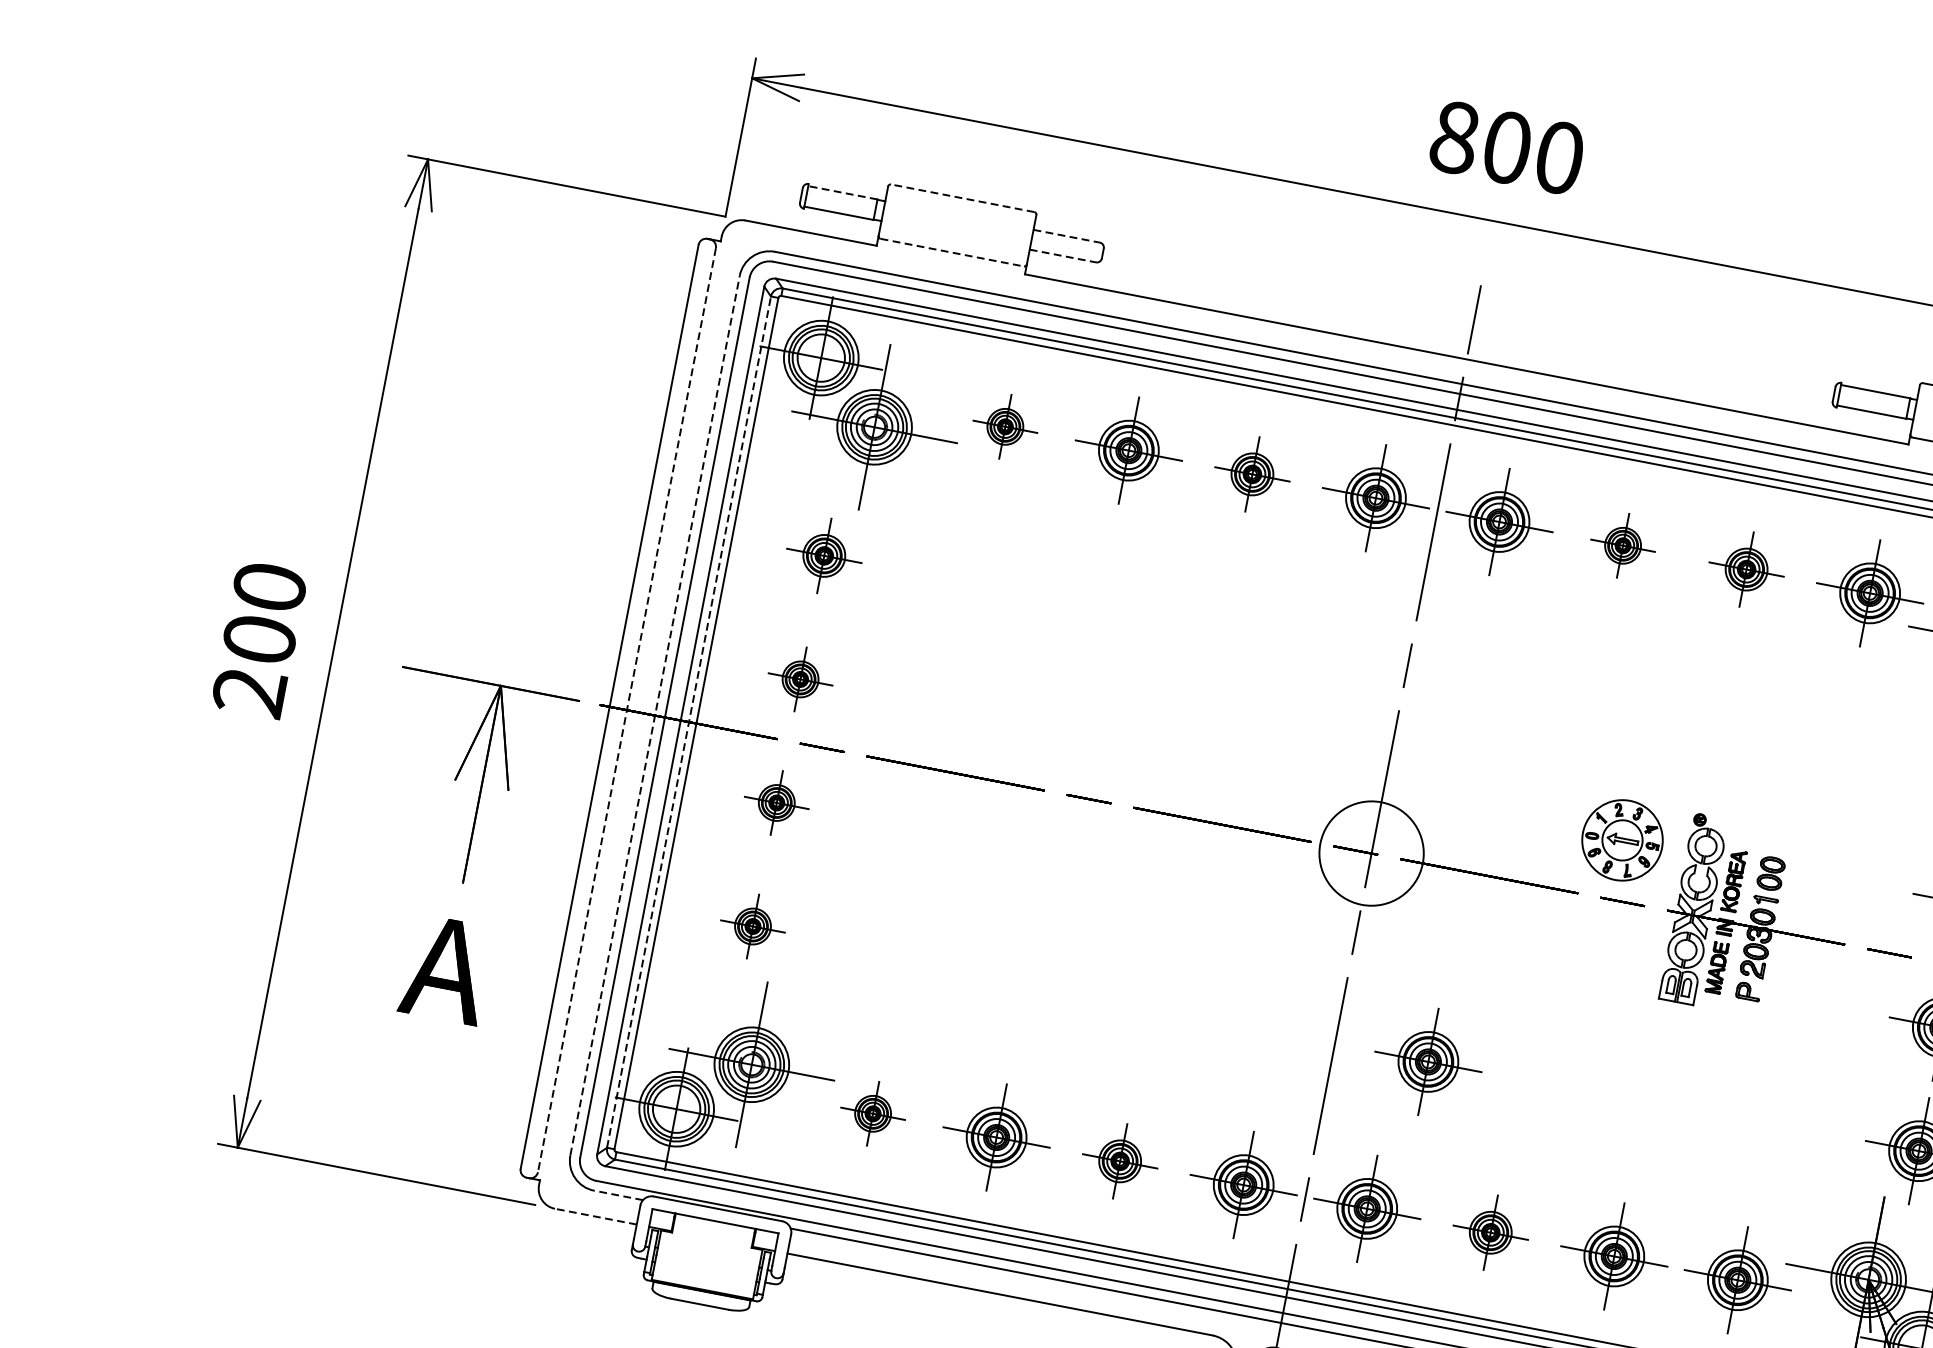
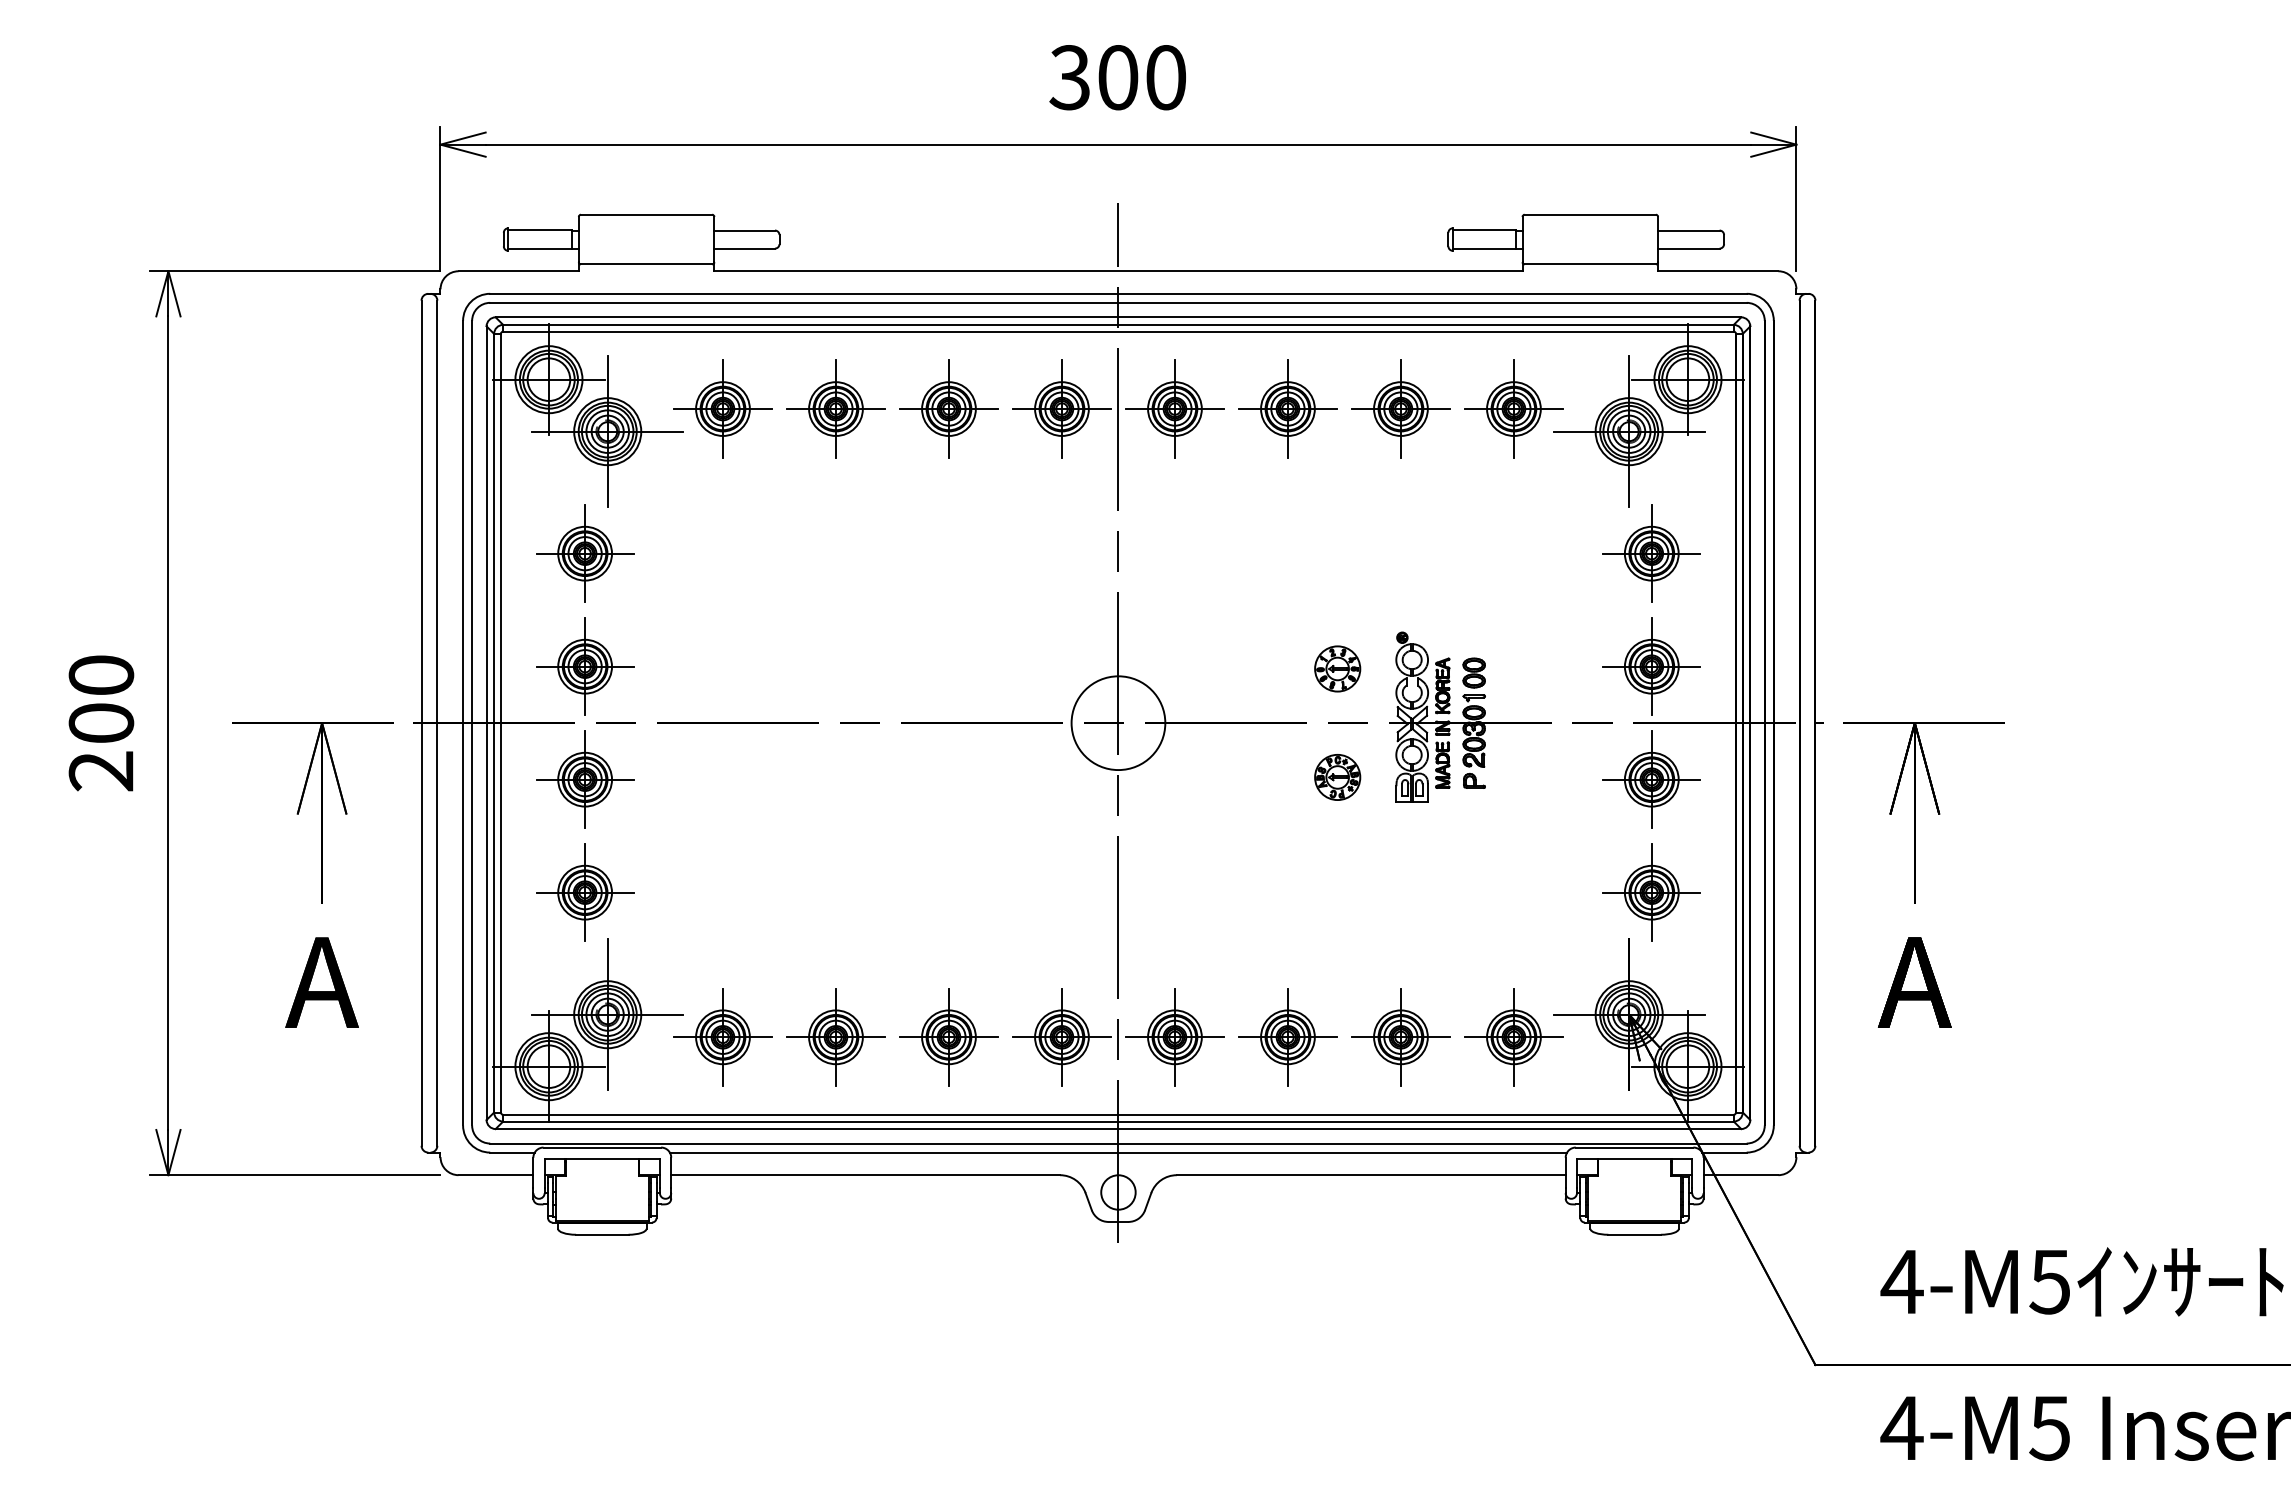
text: (1454, 137) -> (1069, 77), 800 -> 300
line: (842, 193) -> (539, 230), dashed -> solid
line: (962, 198) -> (646, 214), dashed -> solid
line: (1067, 236) -> (745, 230), dashed -> solid
line: (952, 252) -> (646, 264), dashed -> solid
line: (1063, 256) -> (745, 248), dashed -> solid
part: (1004, 426) -> (722, 408), size x1.67
part: (1252, 473) -> (948, 408), size x1.43
part: (1622, 545) -> (1287, 408), size x1.67
part: (824, 555) -> (585, 553), size x1.43
part: (1746, 568) -> (1400, 408), size x1.43
part: (800, 679) -> (585, 666), size x1.67
line: (627, 710) -> (437, 723), dashed -> solid
line: (655, 714) -> (463, 722), dashed -> solid
line: (689, 721) -> (494, 722), dashed -> solid
part: (777, 802) -> (585, 779), size x1.67
part: (1622, 839) -> (1337, 668), size x0.62
part: (753, 926) -> (585, 892), size x1.67
part: (1599, 959) -> (1337, 777), added
part: (1427, 1062) -> (1203, 897), removed
part: (872, 1113) -> (722, 1037), size x1.67
part: (1119, 1161) -> (948, 1037), size x1.43
line: (618, 1195) -> (512, 1152), dashed -> solid
line: (595, 1216) -> (495, 1175), dashed -> solid
part: (1490, 1232) -> (1287, 1037), size x1.43

